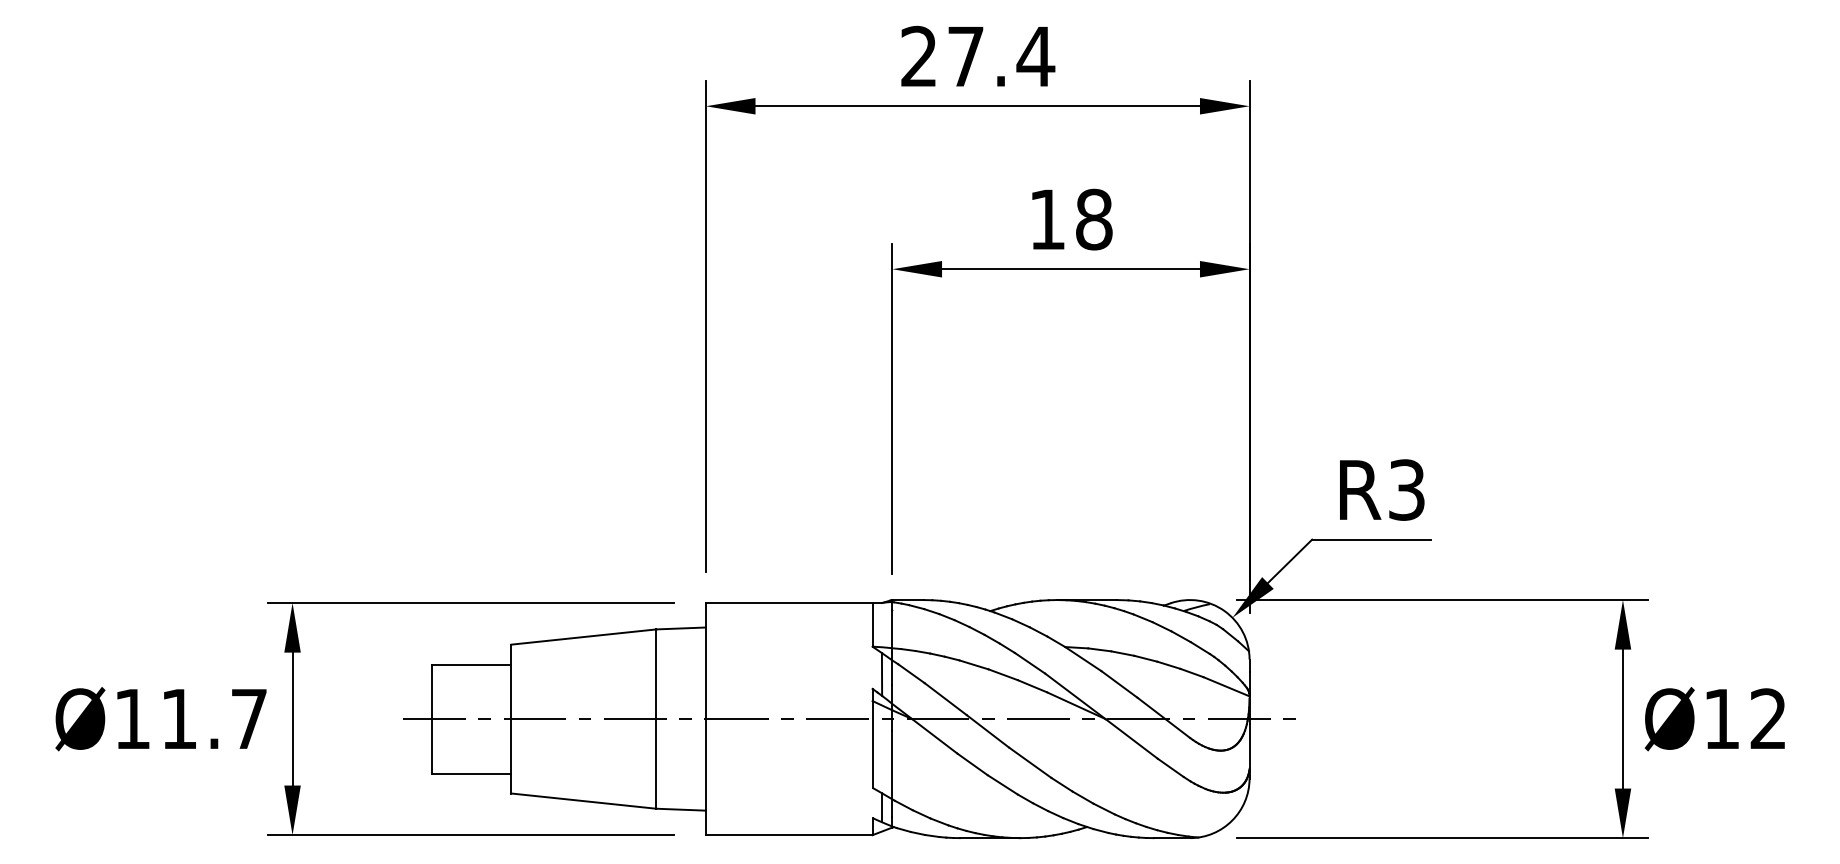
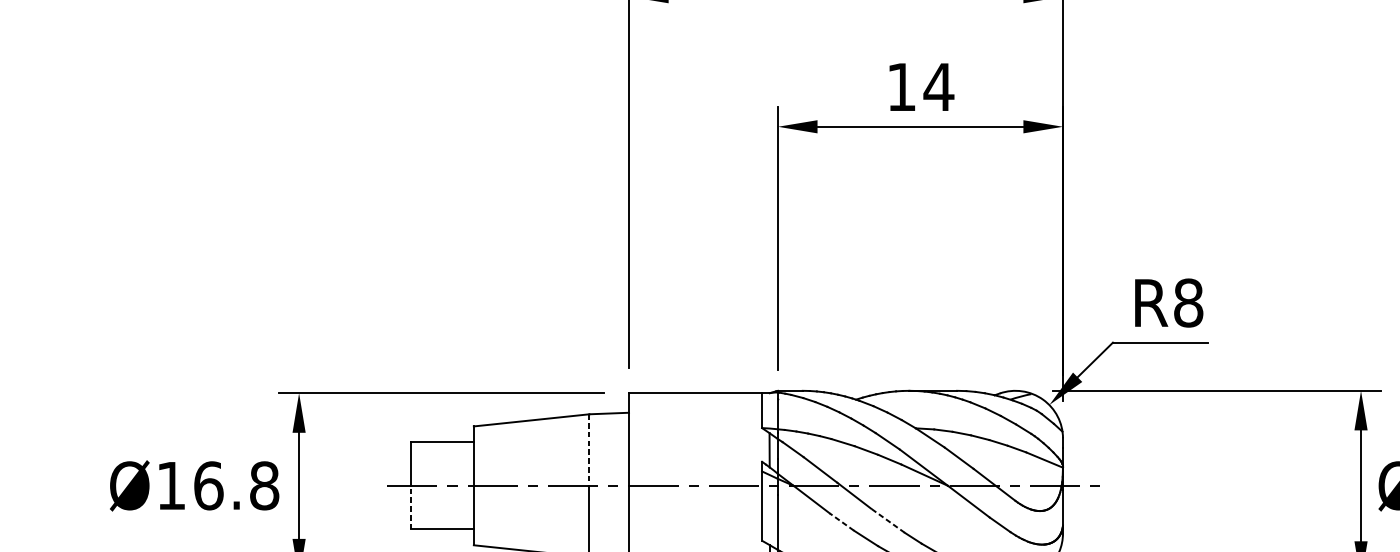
text: (1093, 219) -> (938, 87), 18 -> 14
text: (1406, 489) -> (1188, 302), R3 -> R8
line: (656, 674) -> (589, 450), solid -> dashed
text: (214, 718) -> (236, 485), Ø11.7 -> Ø16.8
line: (432, 745) -> (410, 506), solid -> dashed
line: (1030, 762) -> (888, 520), solid -> dashed
line: (972, 764) -> (841, 522), solid -> dashed

